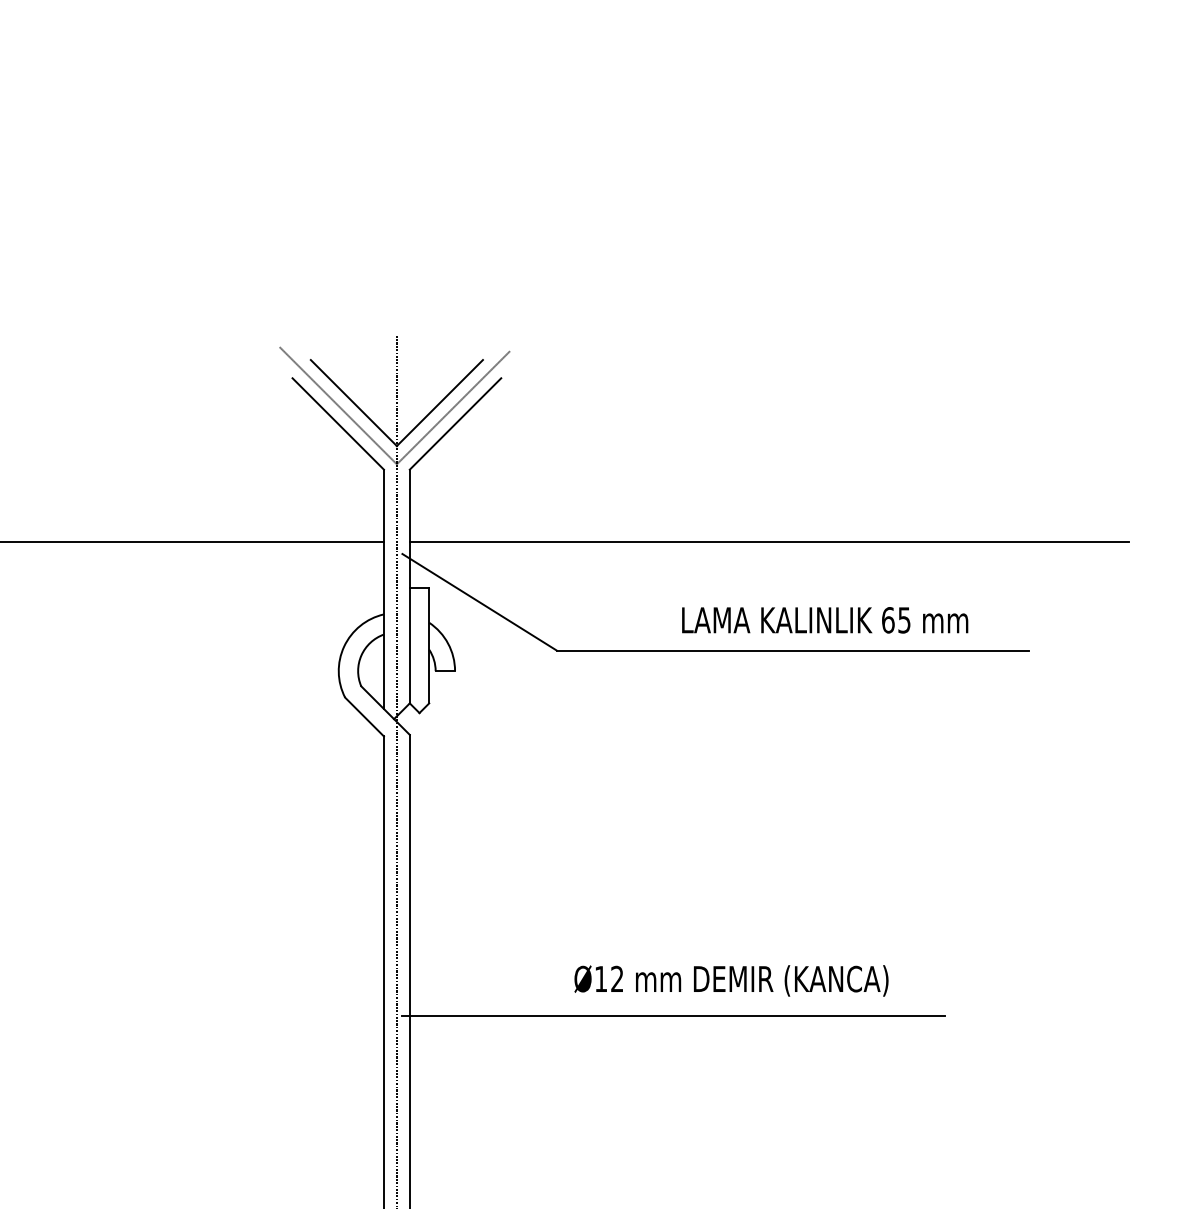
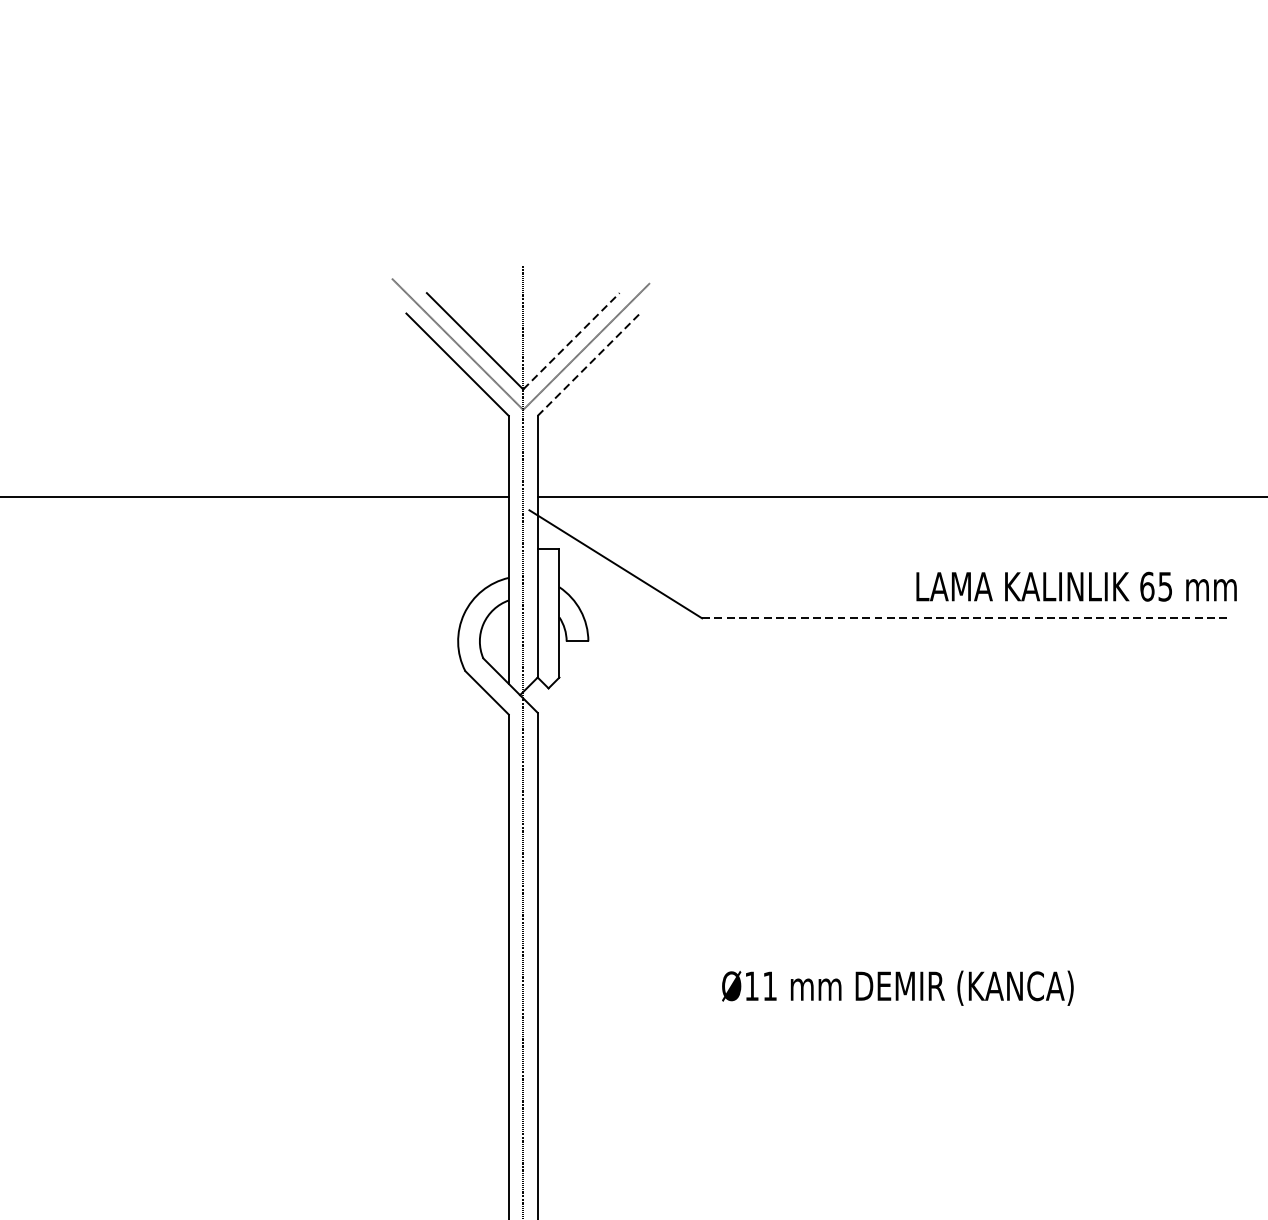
line: (439, 403) -> (570, 341), solid -> dashed
line: (455, 423) -> (588, 364), solid -> dashed
text: (825, 620) -> (1077, 586), moved
line: (793, 650) -> (967, 618), solid -> dashed
text: (617, 978) -> (770, 985), Ø12 -> Ø11
line: (673, 1016) -> (832, 1028), removed

